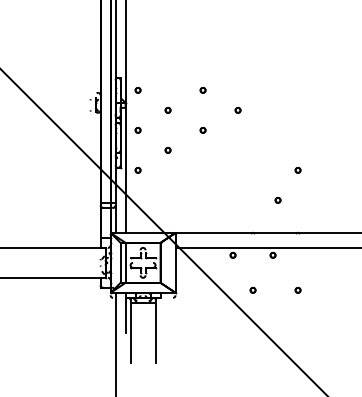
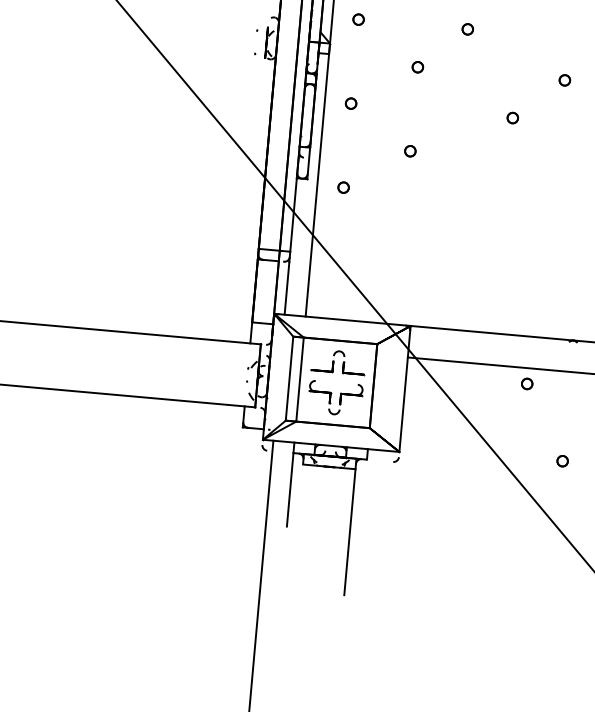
part: (202, 90) -> (466, 29), moved
part: (202, 130) -> (511, 118), moved
line: (130, 332) -> (297, 526), removed

